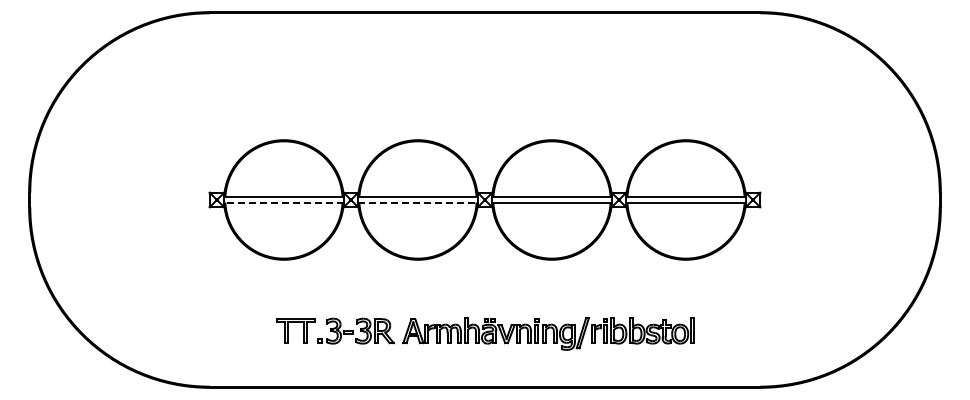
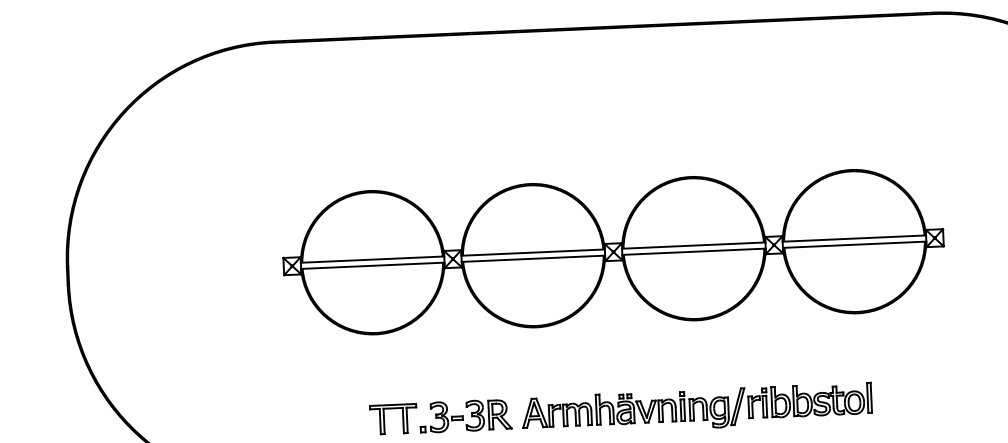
line: (283, 202) -> (372, 265), dashed -> solid
line: (417, 202) -> (532, 258), dashed -> solid

